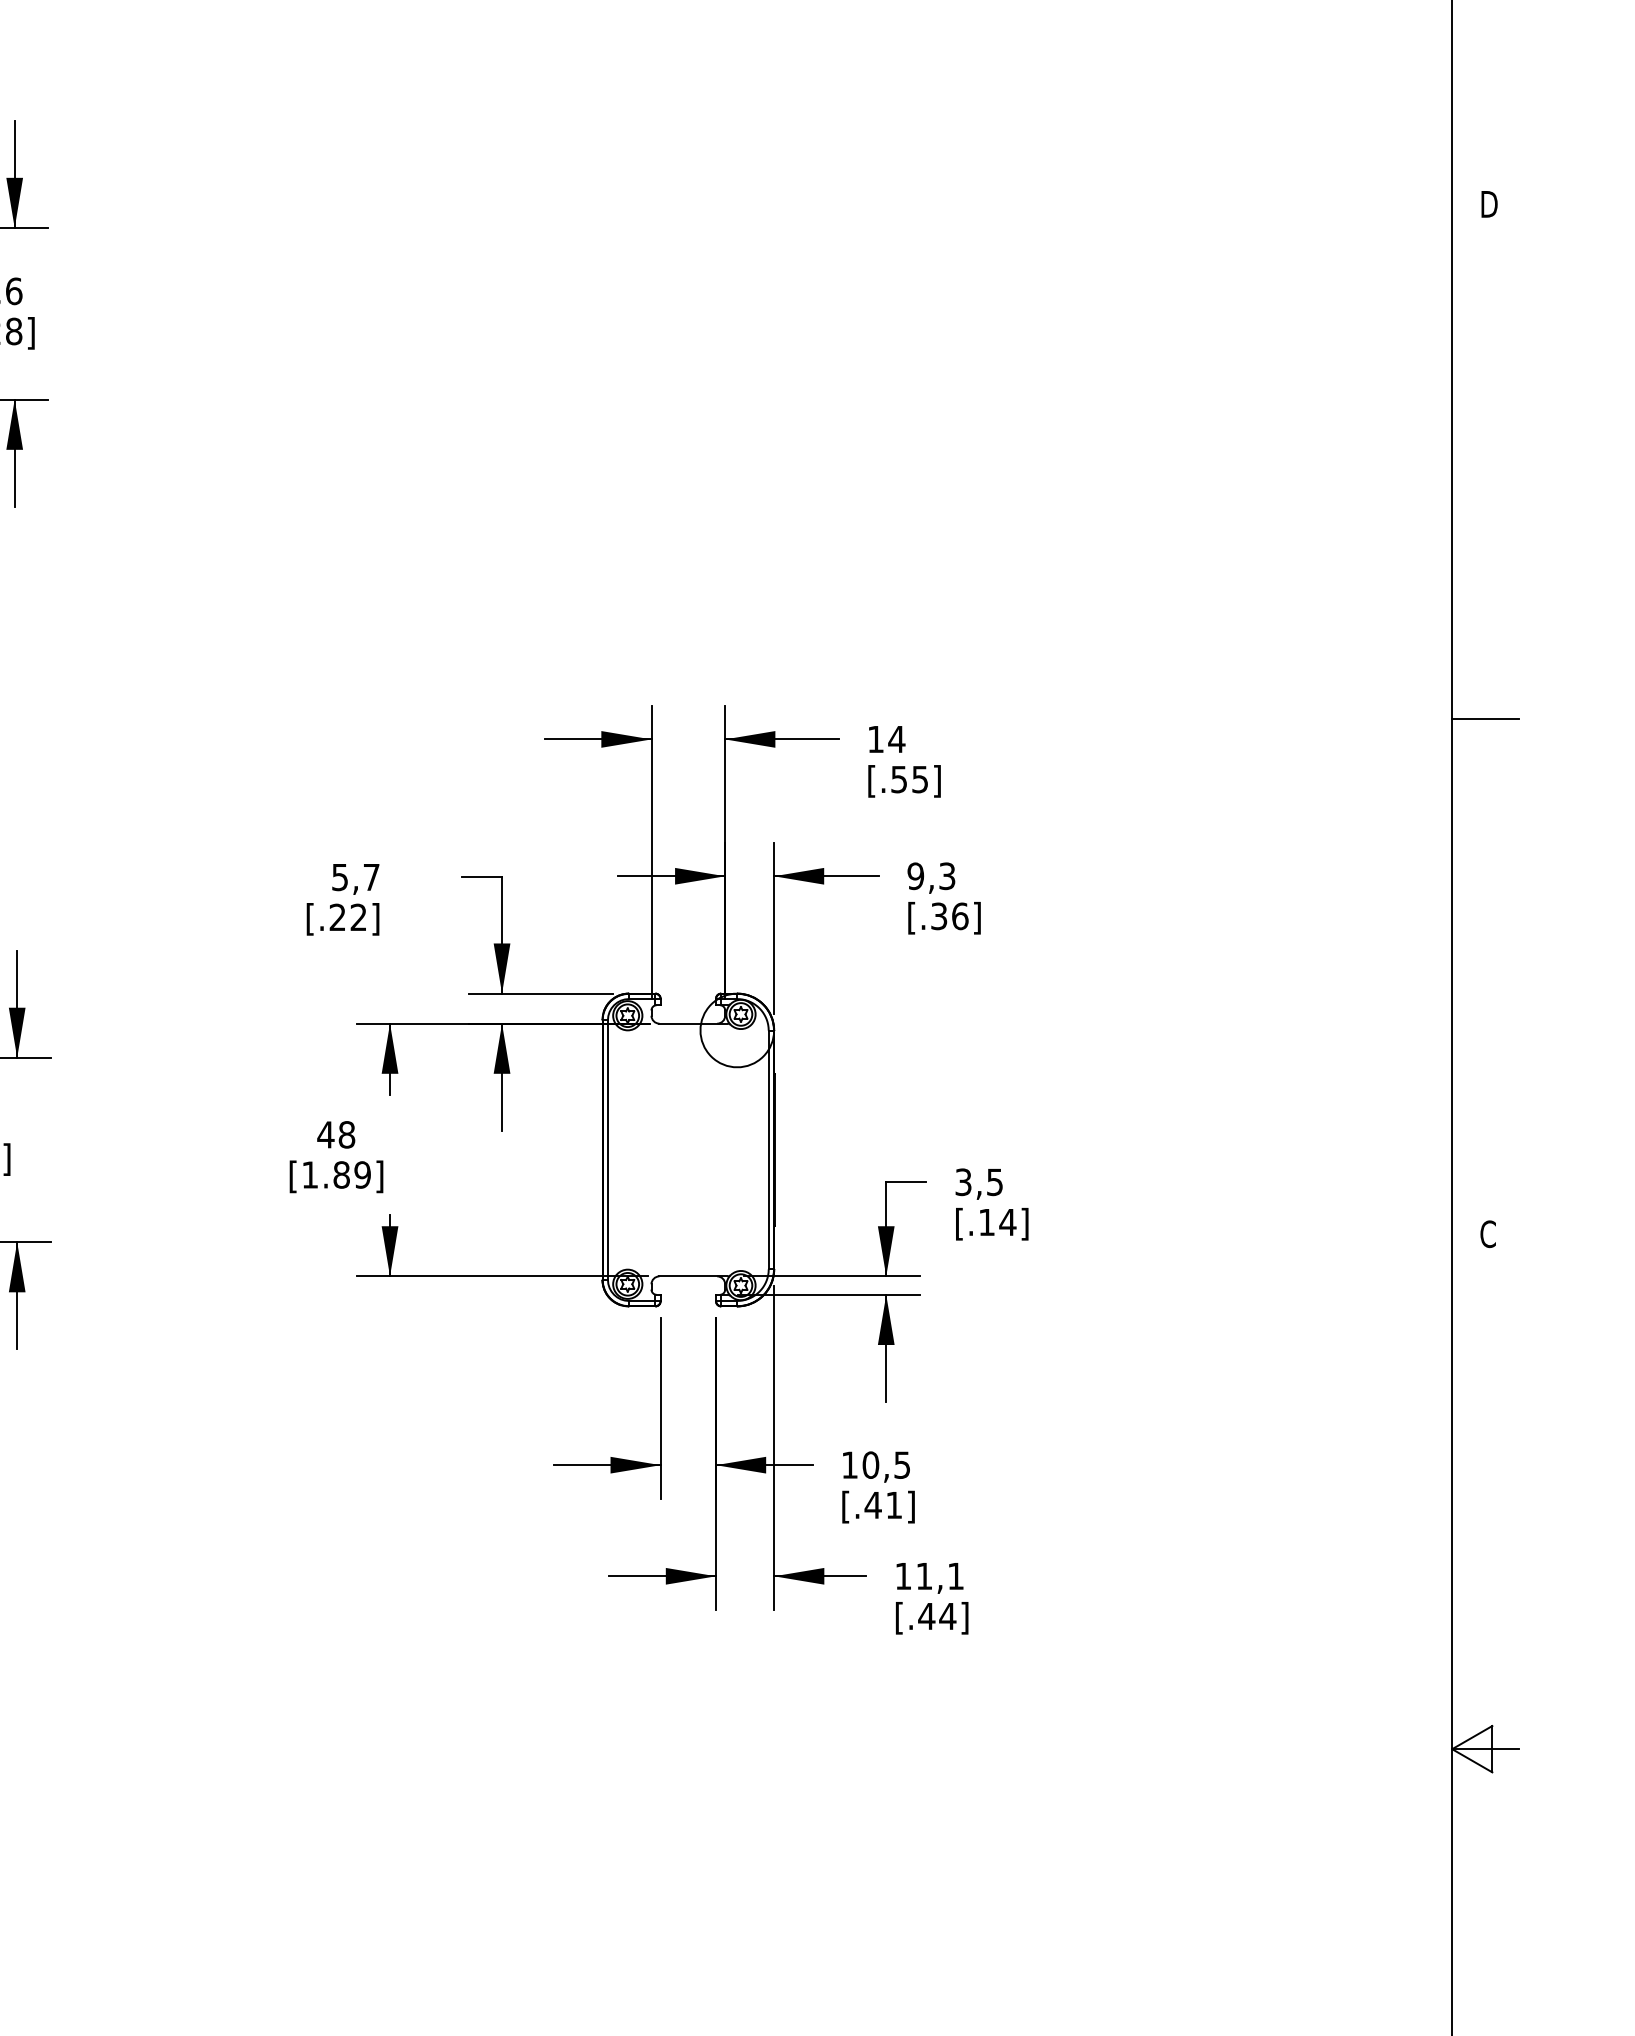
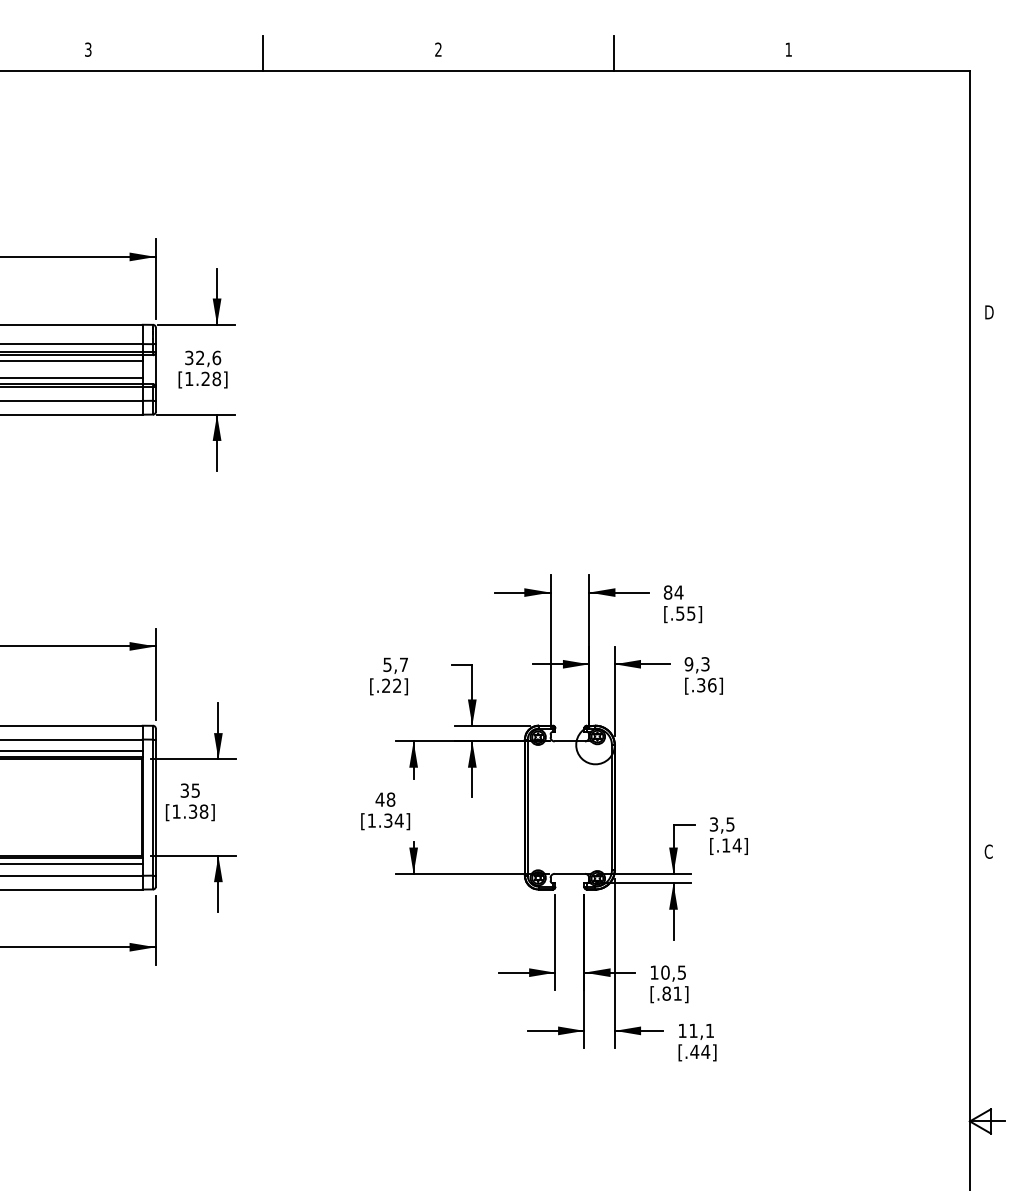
line: (1483, 720) -> (986, 582), removed
text: (874, 739) -> (667, 592), 14 -> 84
text: (351, 1174) -> (393, 820), [1.89] -> [1.34]
text: (872, 1504) -> (666, 993), [.41] -> [.81]

